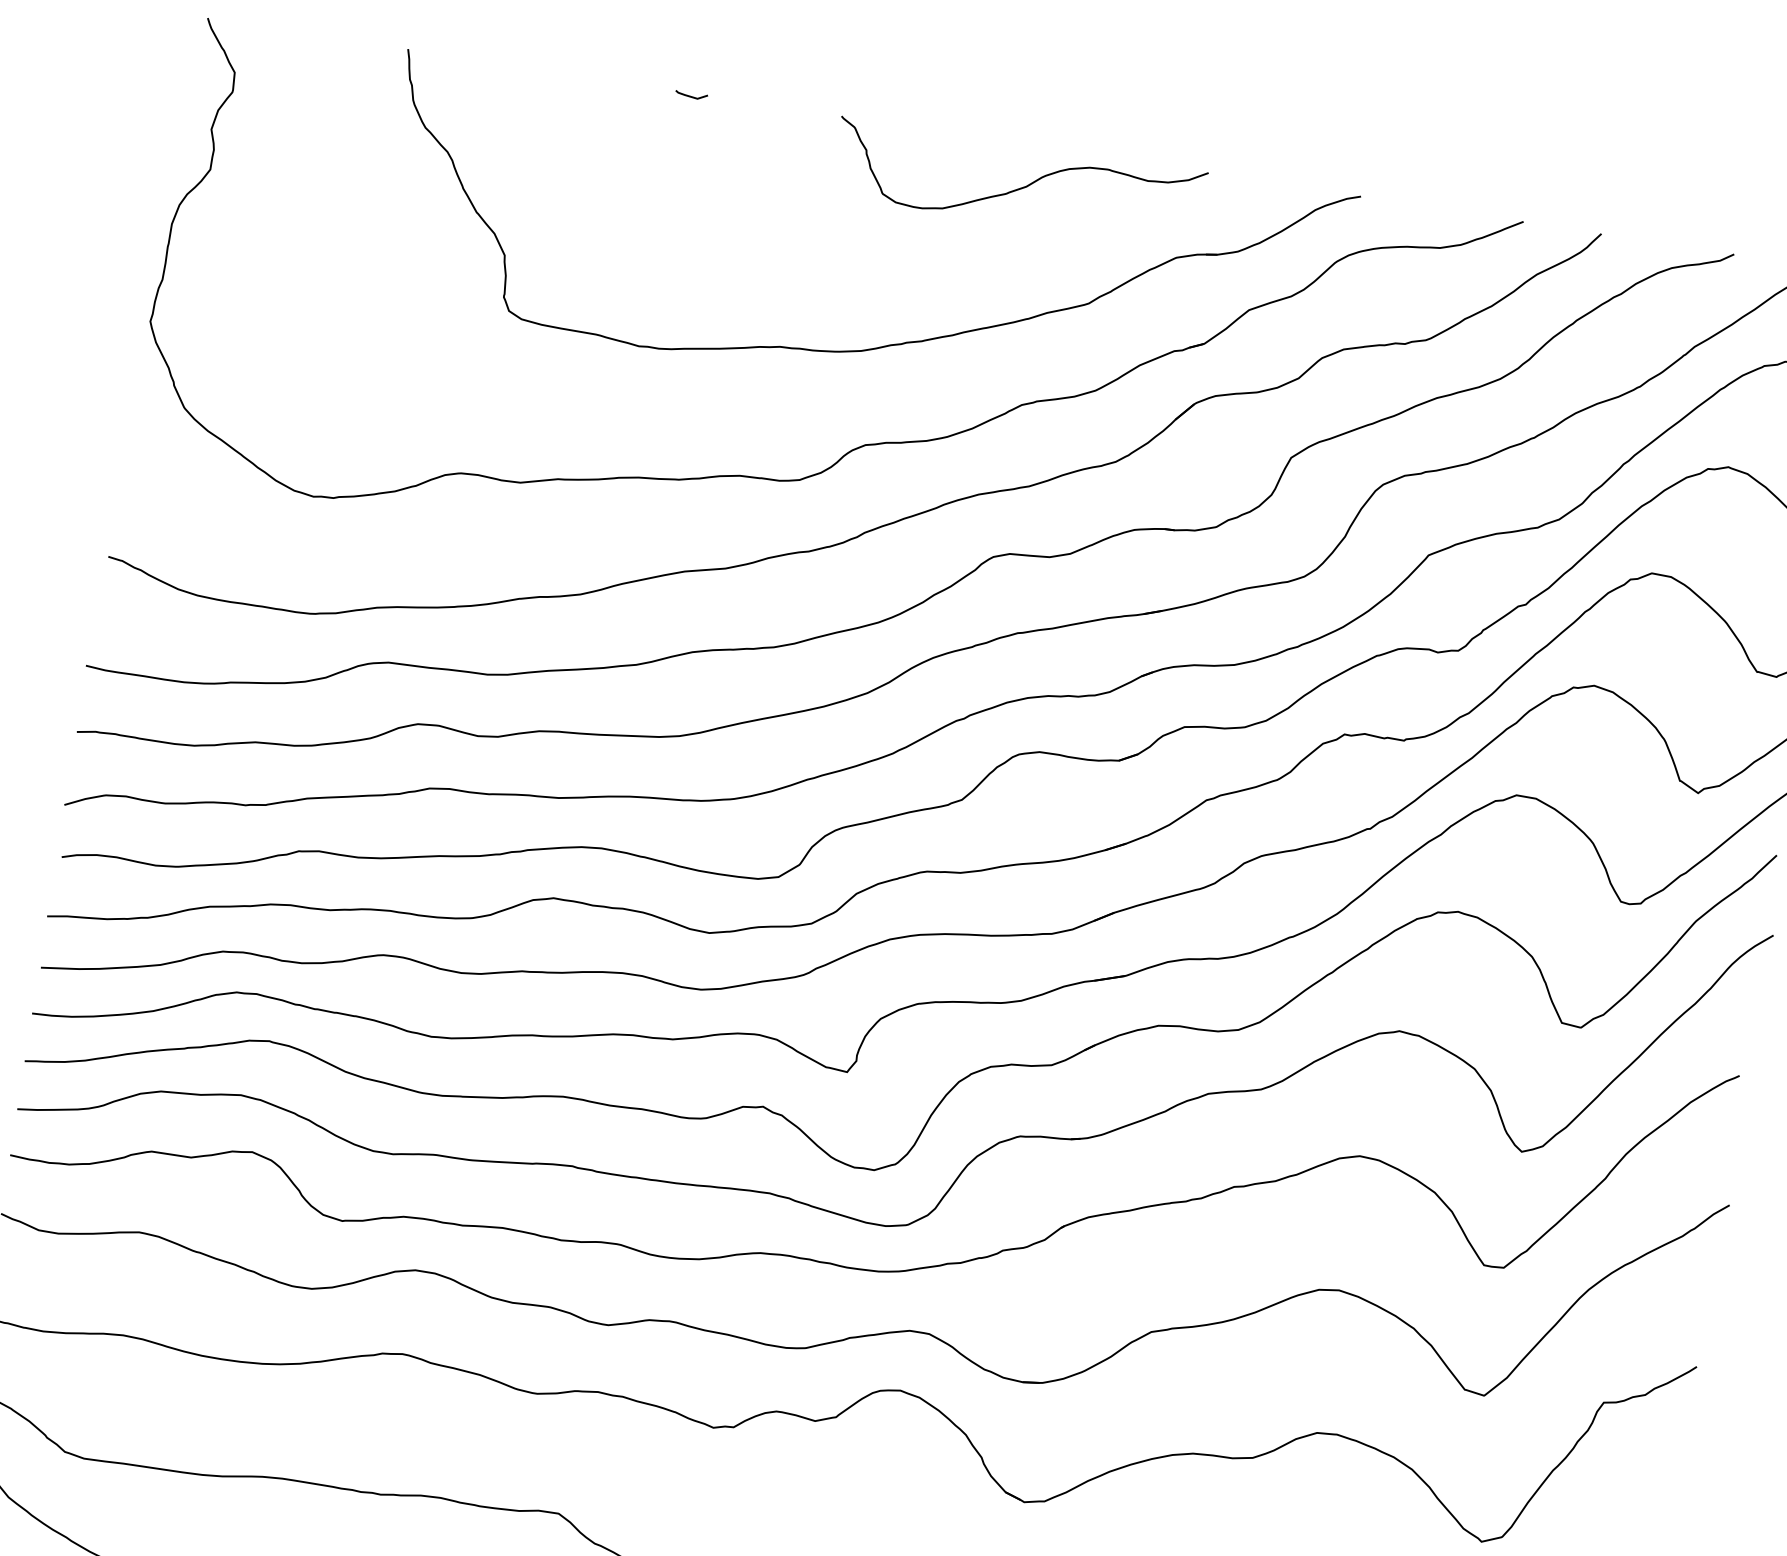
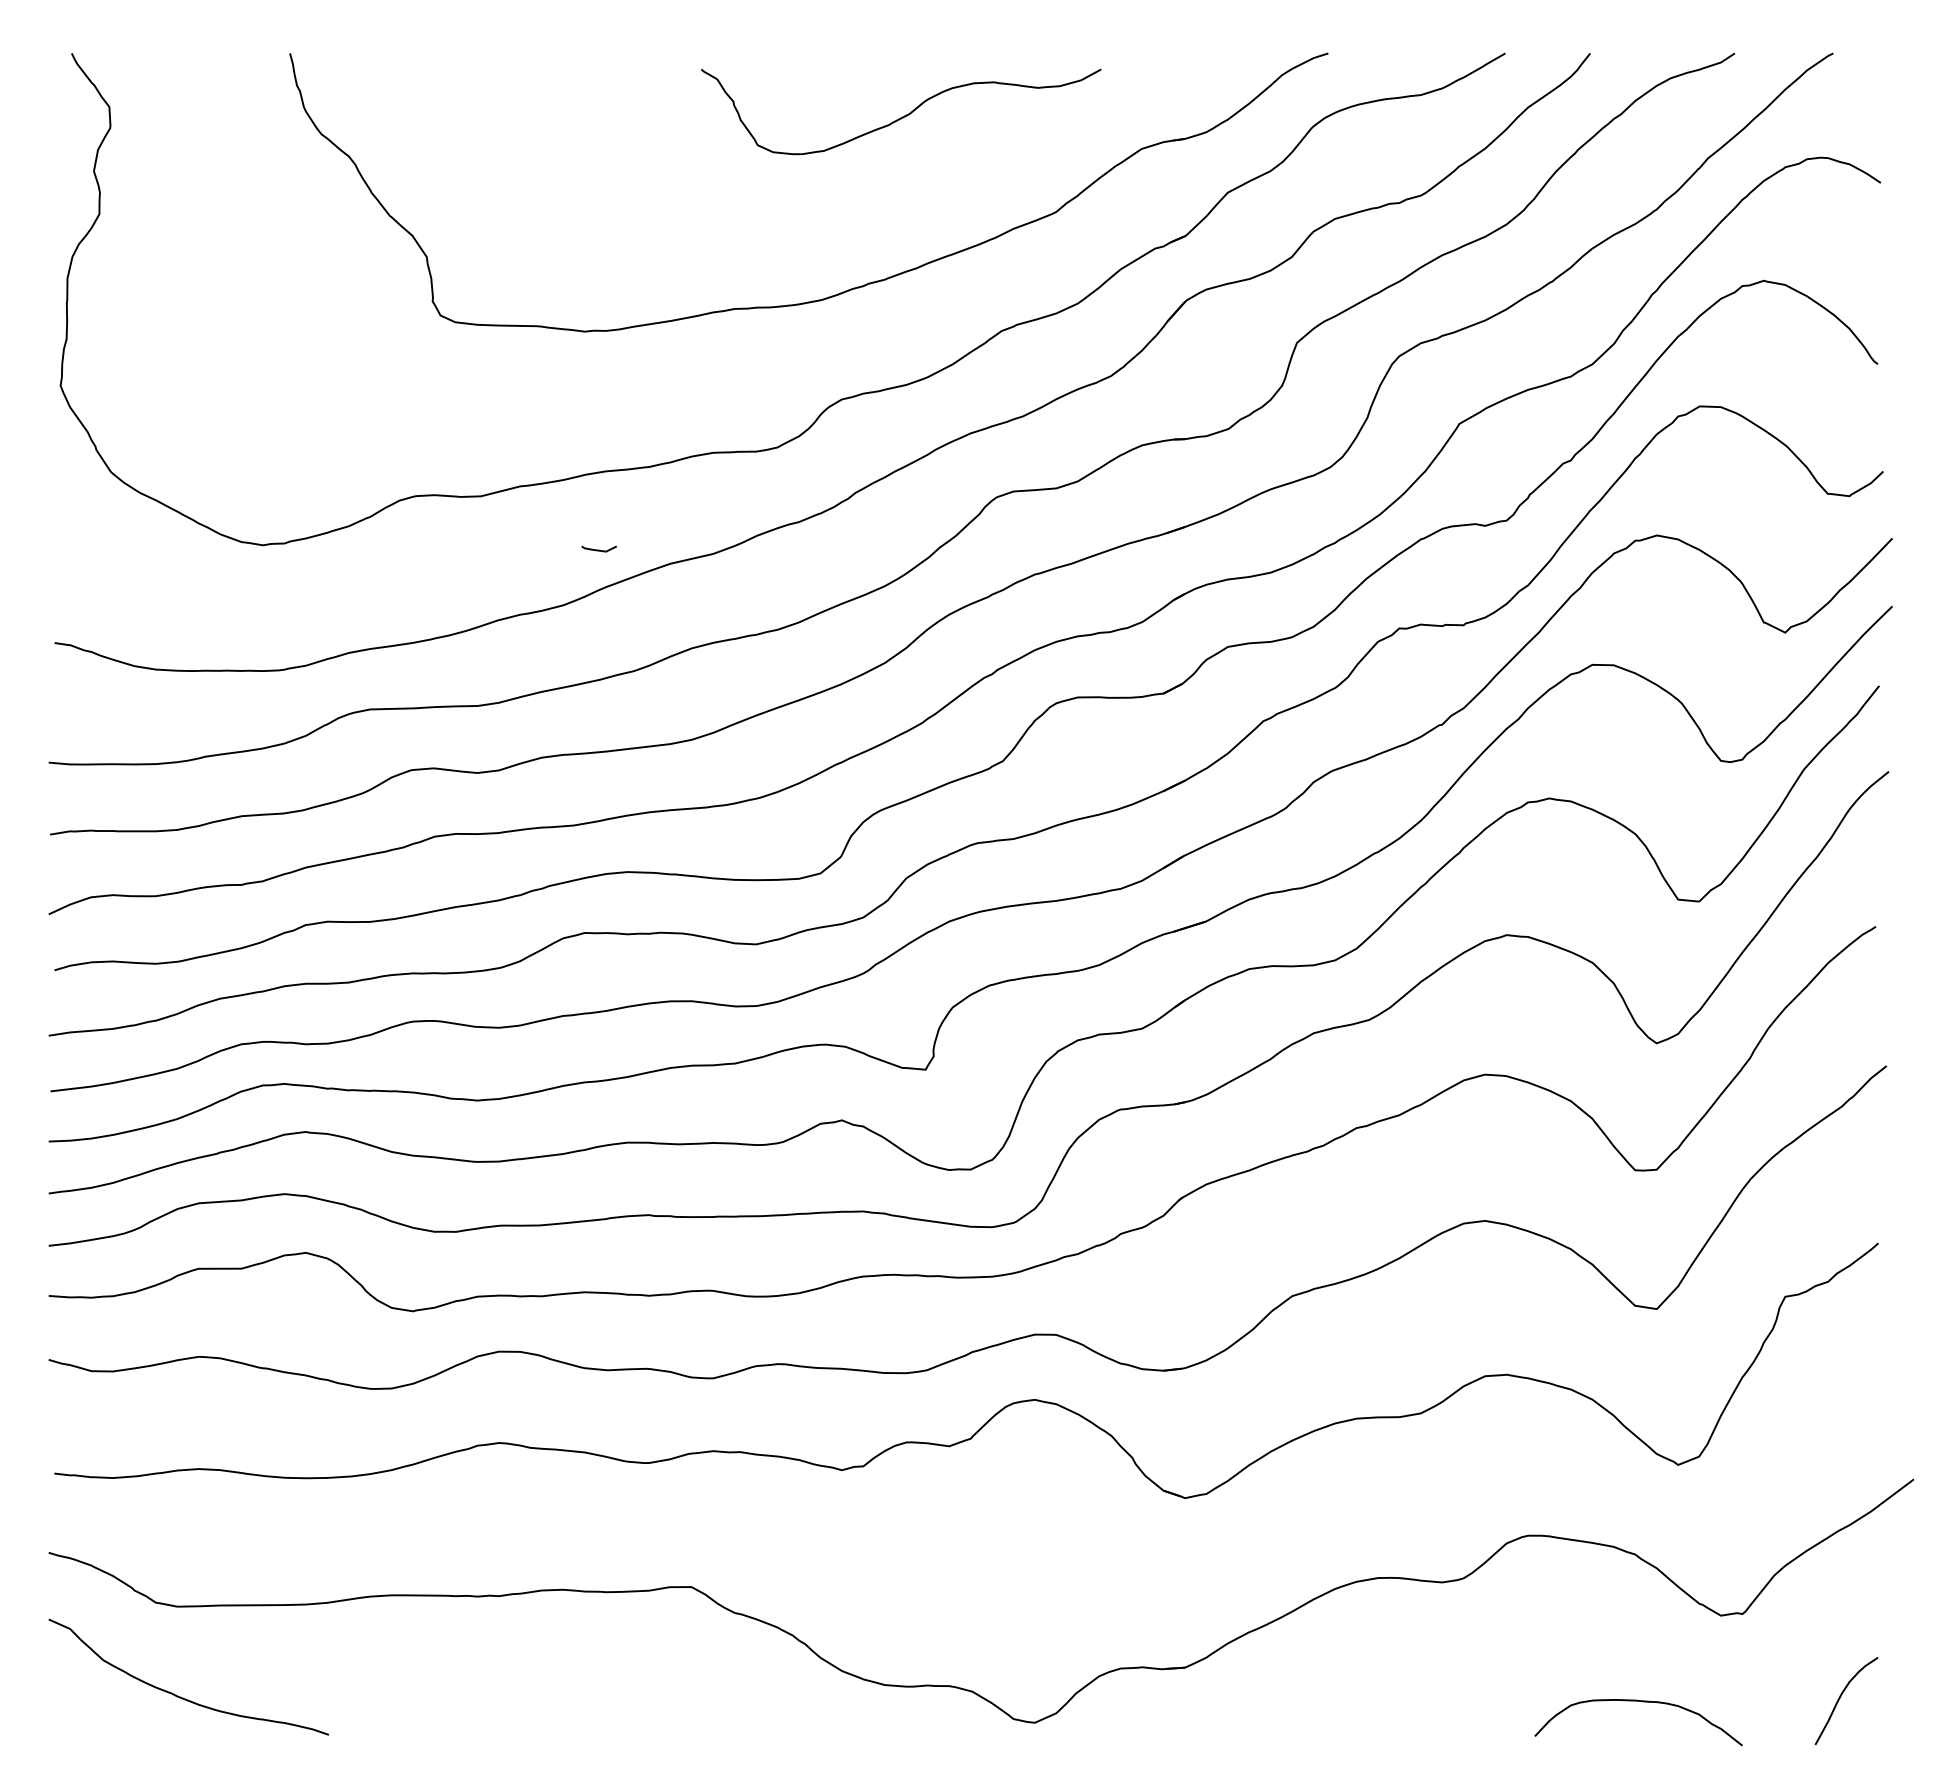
line: (690, 95) -> (598, 549), moved
curve: (1021, 187) -> (904, 115), moved

